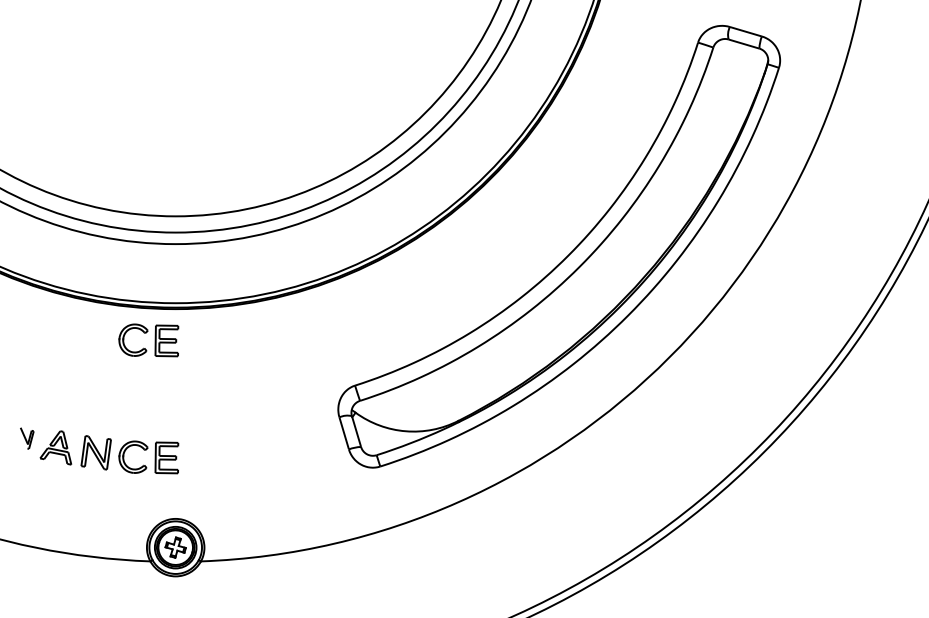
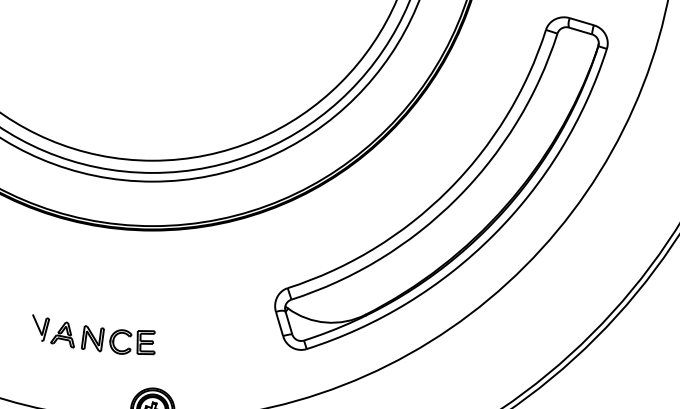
part: (148, 340) -> (132, 254), removed
part: (26, 438) -> (40, 327), size x1.67

